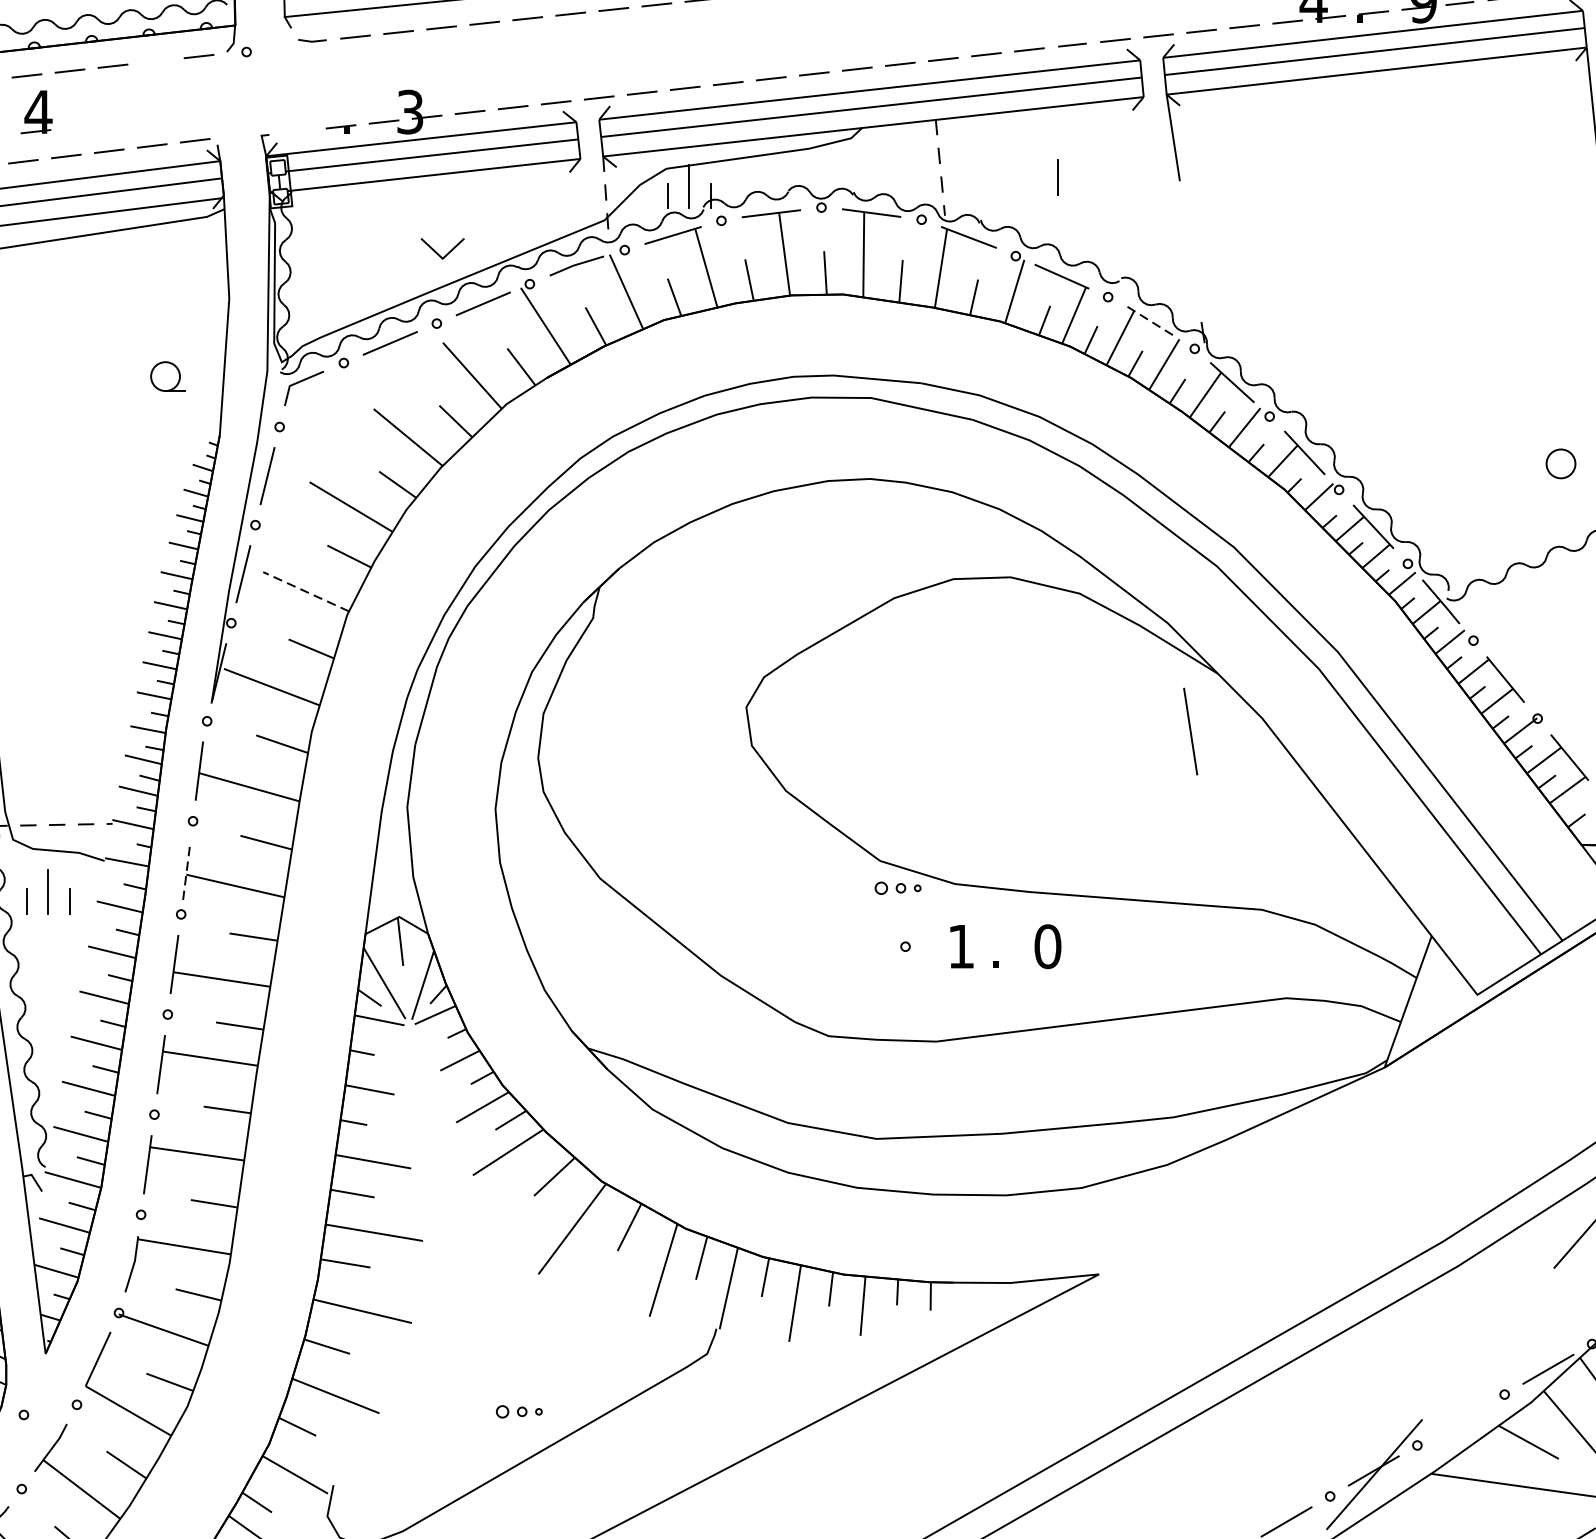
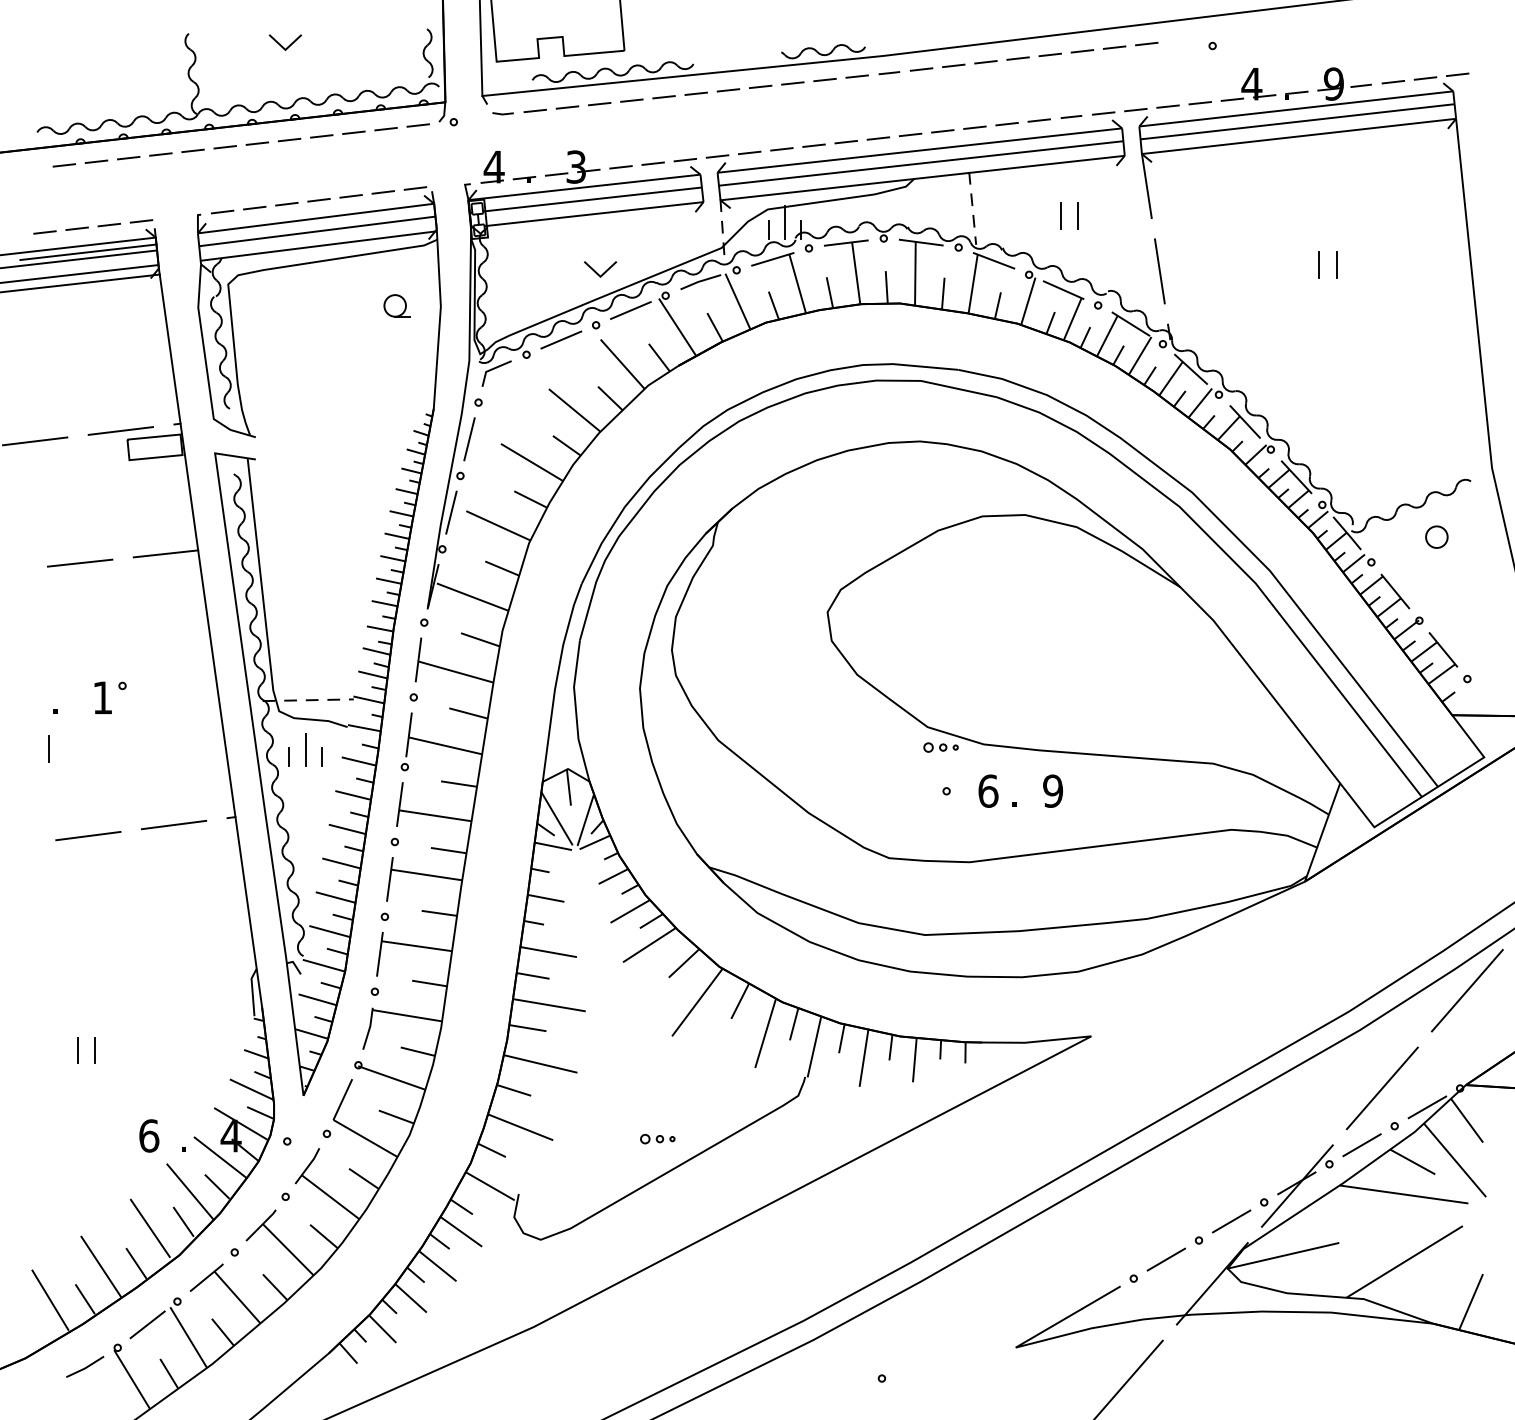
line: (155, 61) -> (385, 129), added
part: (36, 112) -> (492, 167), moved
line: (1081, 178) -> (1078, 216), added
line: (1404, 243) -> (1319, 265), added
line: (1426, 243) -> (1336, 265), added
line: (1151, 322) -> (1130, 324), dashed -> solid
part: (167, 376) -> (396, 305), moved
circle: (1560, 462) -> (1436, 536), moved
line: (304, 591) -> (497, 525), dashed -> solid
line: (1190, 731) -> (1159, 271), moved
line: (187, 870) -> (409, 734), dashed -> solid
text: (961, 945) -> (988, 790), 1 -> 6
text: (1048, 945) -> (1053, 790), 0 -> 9
line: (1486, 1344) -> (1381, 1088), added
line: (1460, 1420) -> (1361, 1145), added

